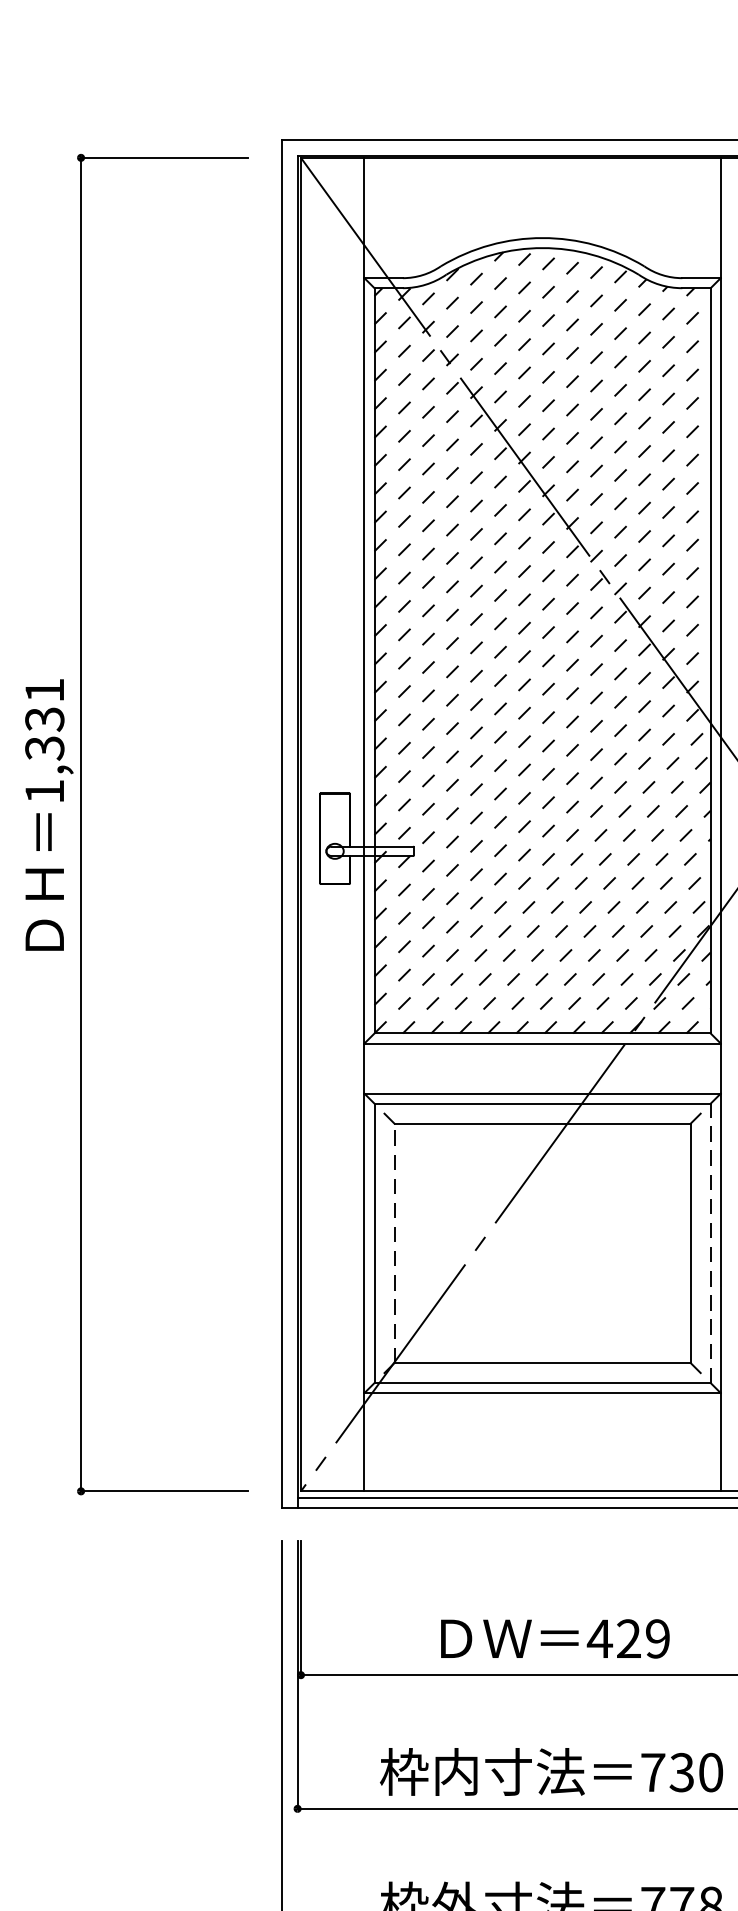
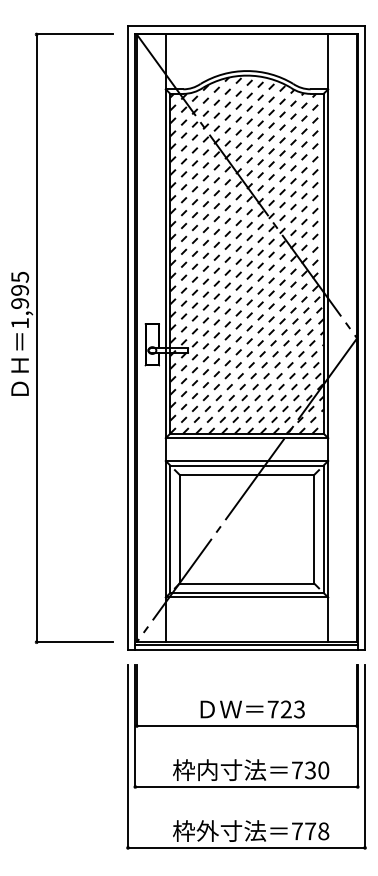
text: (45, 719) -> (20, 290), 1,331 -> 1,995
line: (394, 1243) -> (179, 529), dashed -> solid
line: (710, 1243) -> (323, 529), dashed -> solid
text: (627, 1638) -> (285, 709), 429 -> 723

